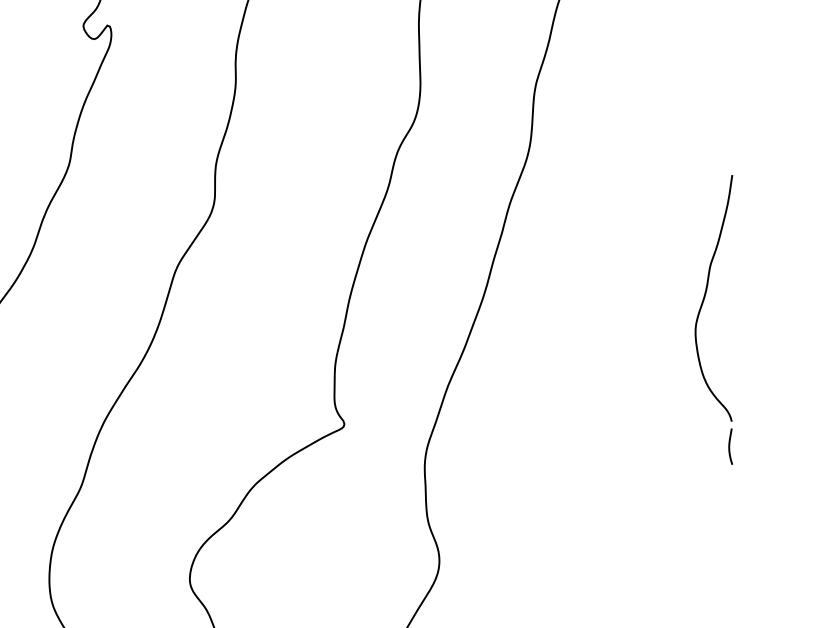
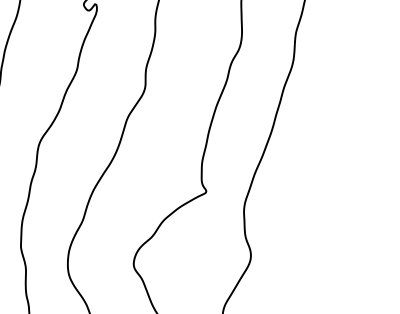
part: (700, 317) -> (373, 141), removed

